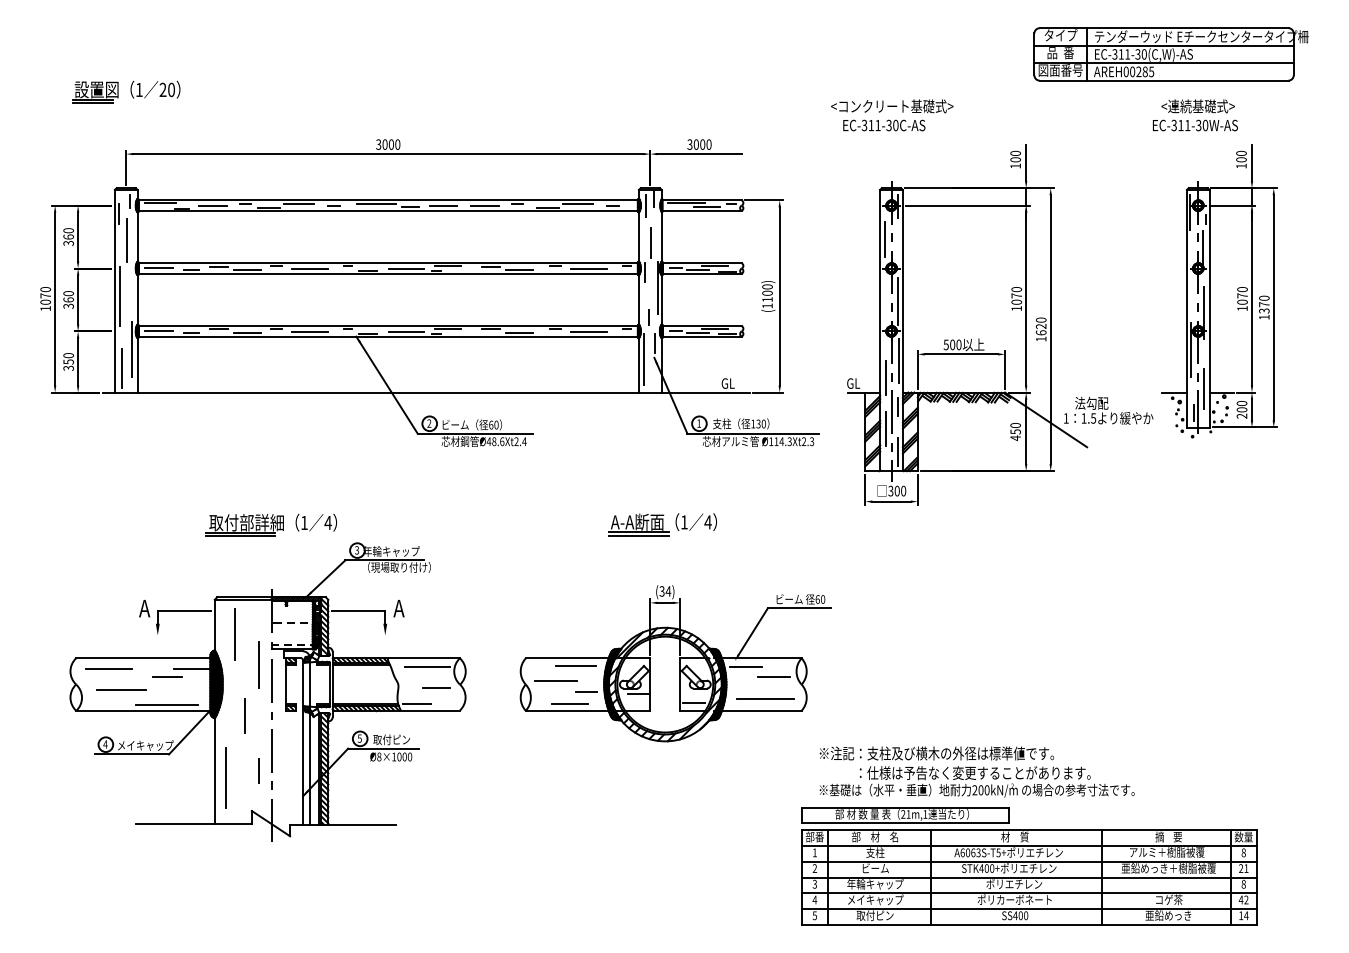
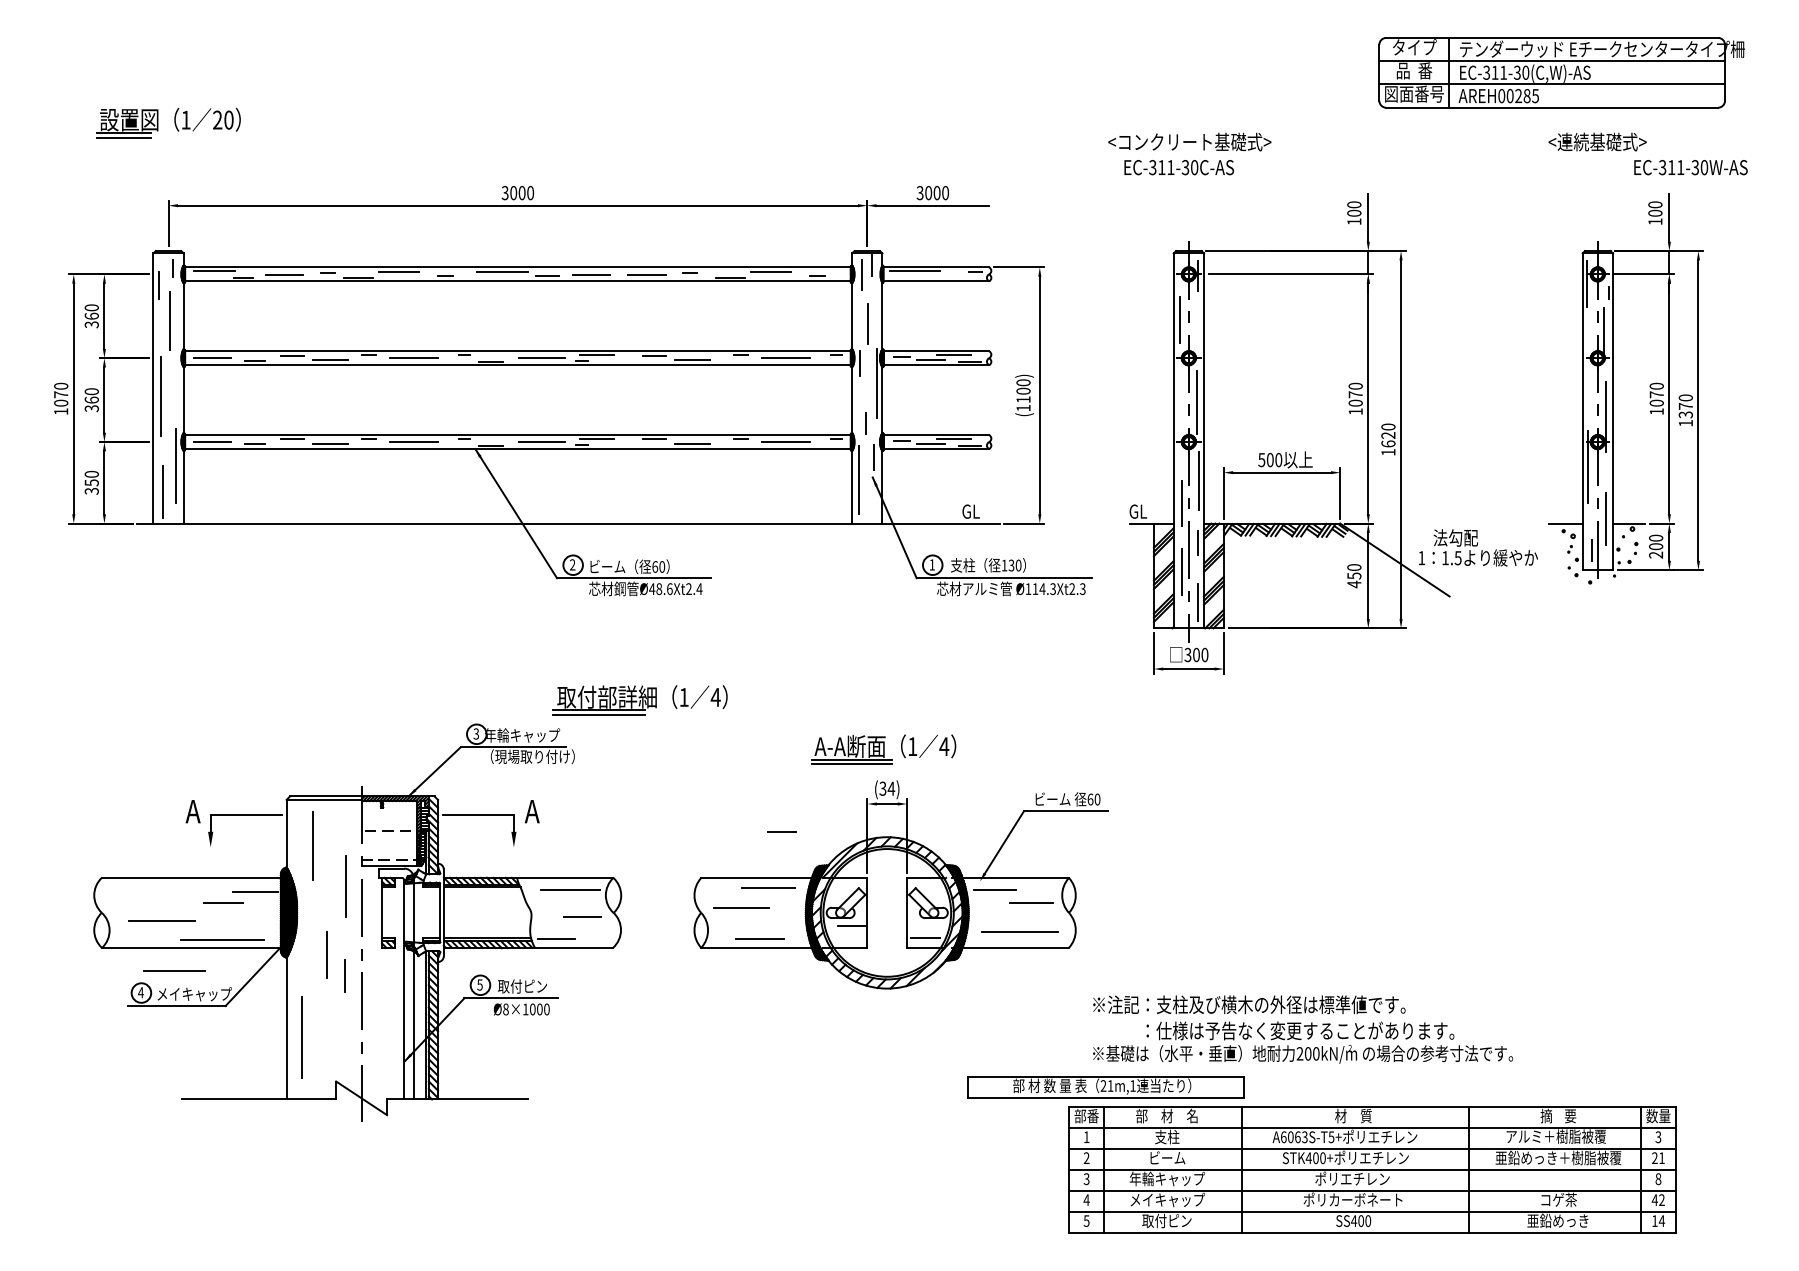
text: (1195, 125) -> (1690, 167), moved
line: (706, 207) -> (942, 276), removed
part: (662, 524) -> (883, 749), moved
part: (270, 525) -> (639, 700), moved
line: (108, 668) -> (174, 970), moved
line: (585, 691) -> (781, 831), moved
line: (258, 770) -> (344, 975), moved
part: (904, 815) -> (1105, 1087), moved
text: (1243, 852) -> (1658, 1136), 8 -> 3

